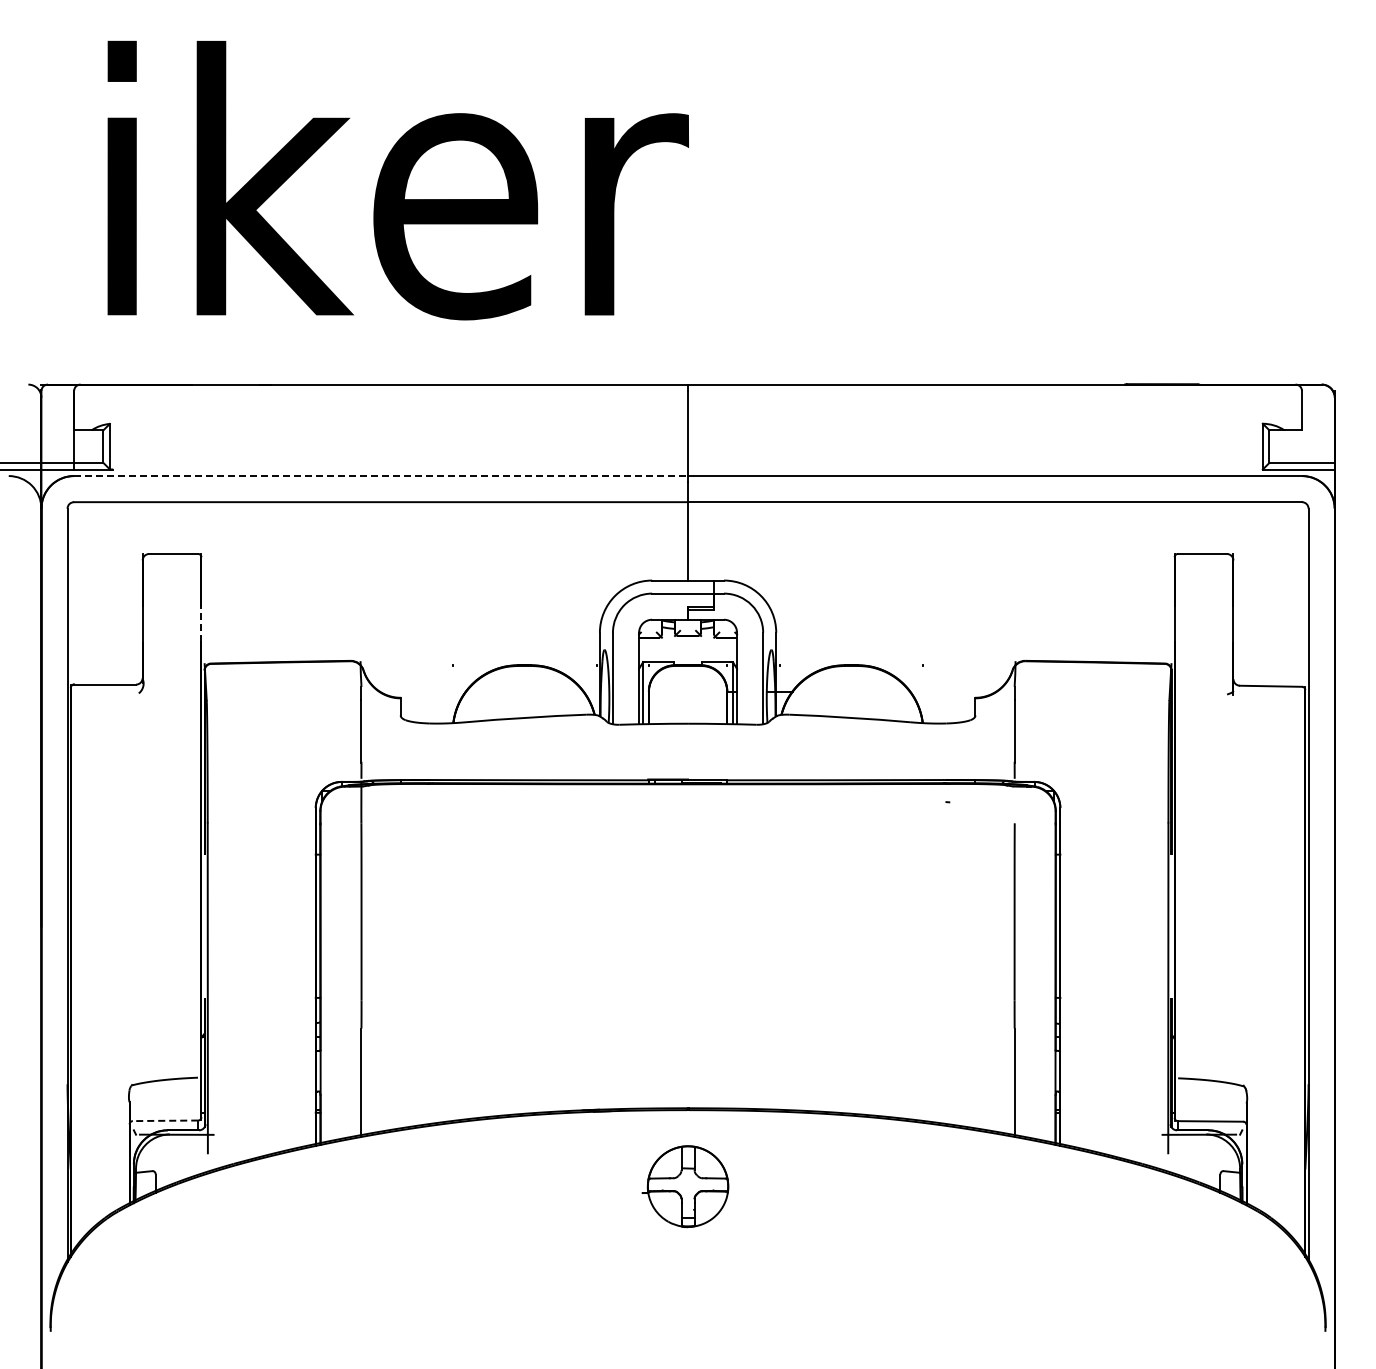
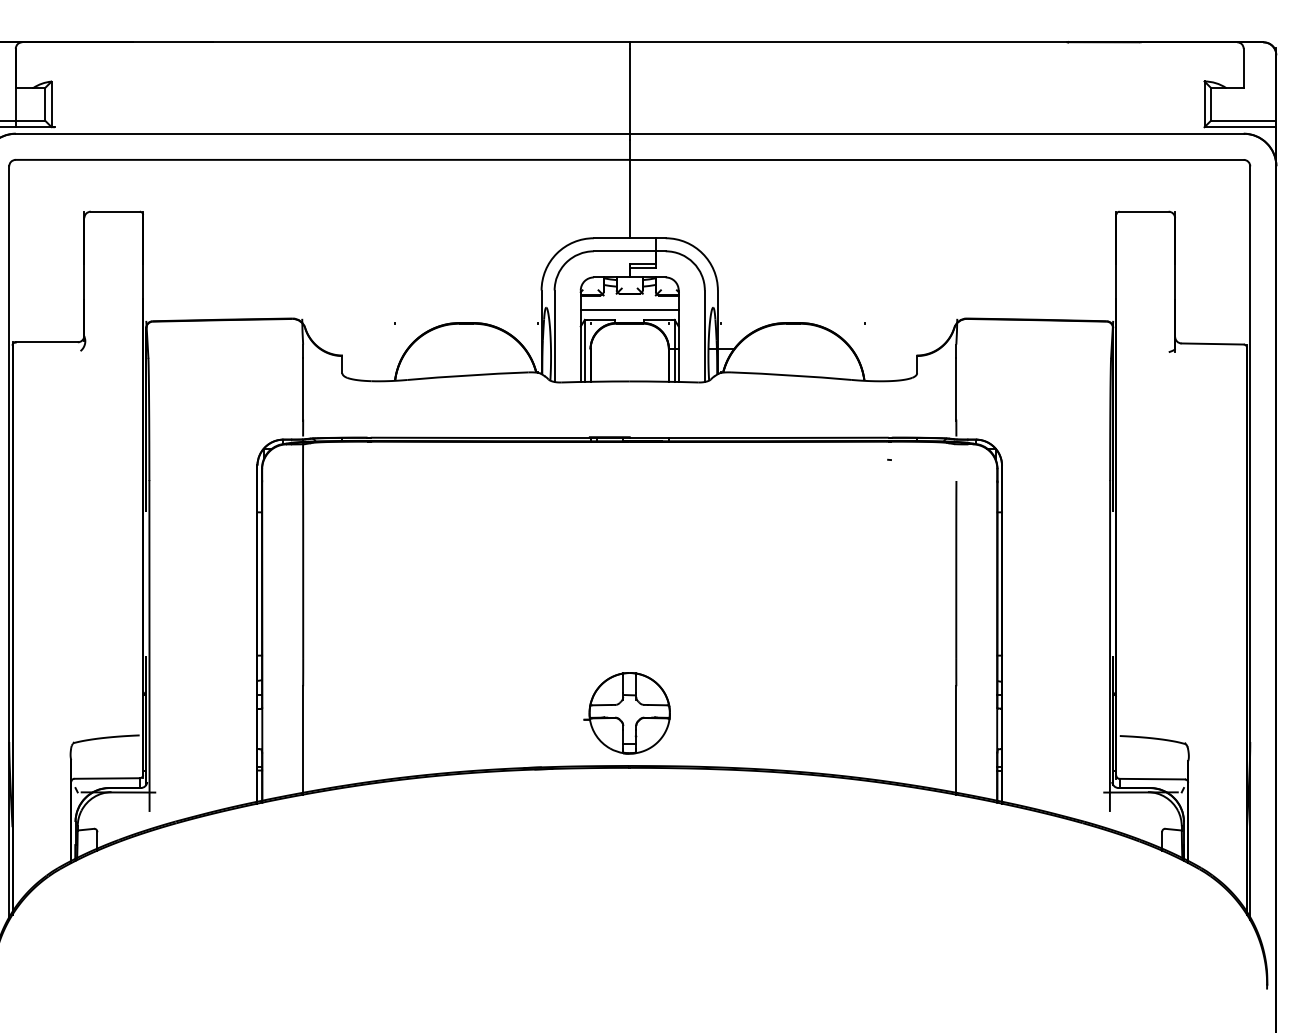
line: (381, 476) -> (323, 134), dashed -> solid
line: (201, 623) -> (143, 281), dashed -> solid
line: (688, 652) -> (630, 310), added
line: (165, 1120) -> (107, 778), dashed -> solid
part: (685, 1186) -> (627, 713), moved

